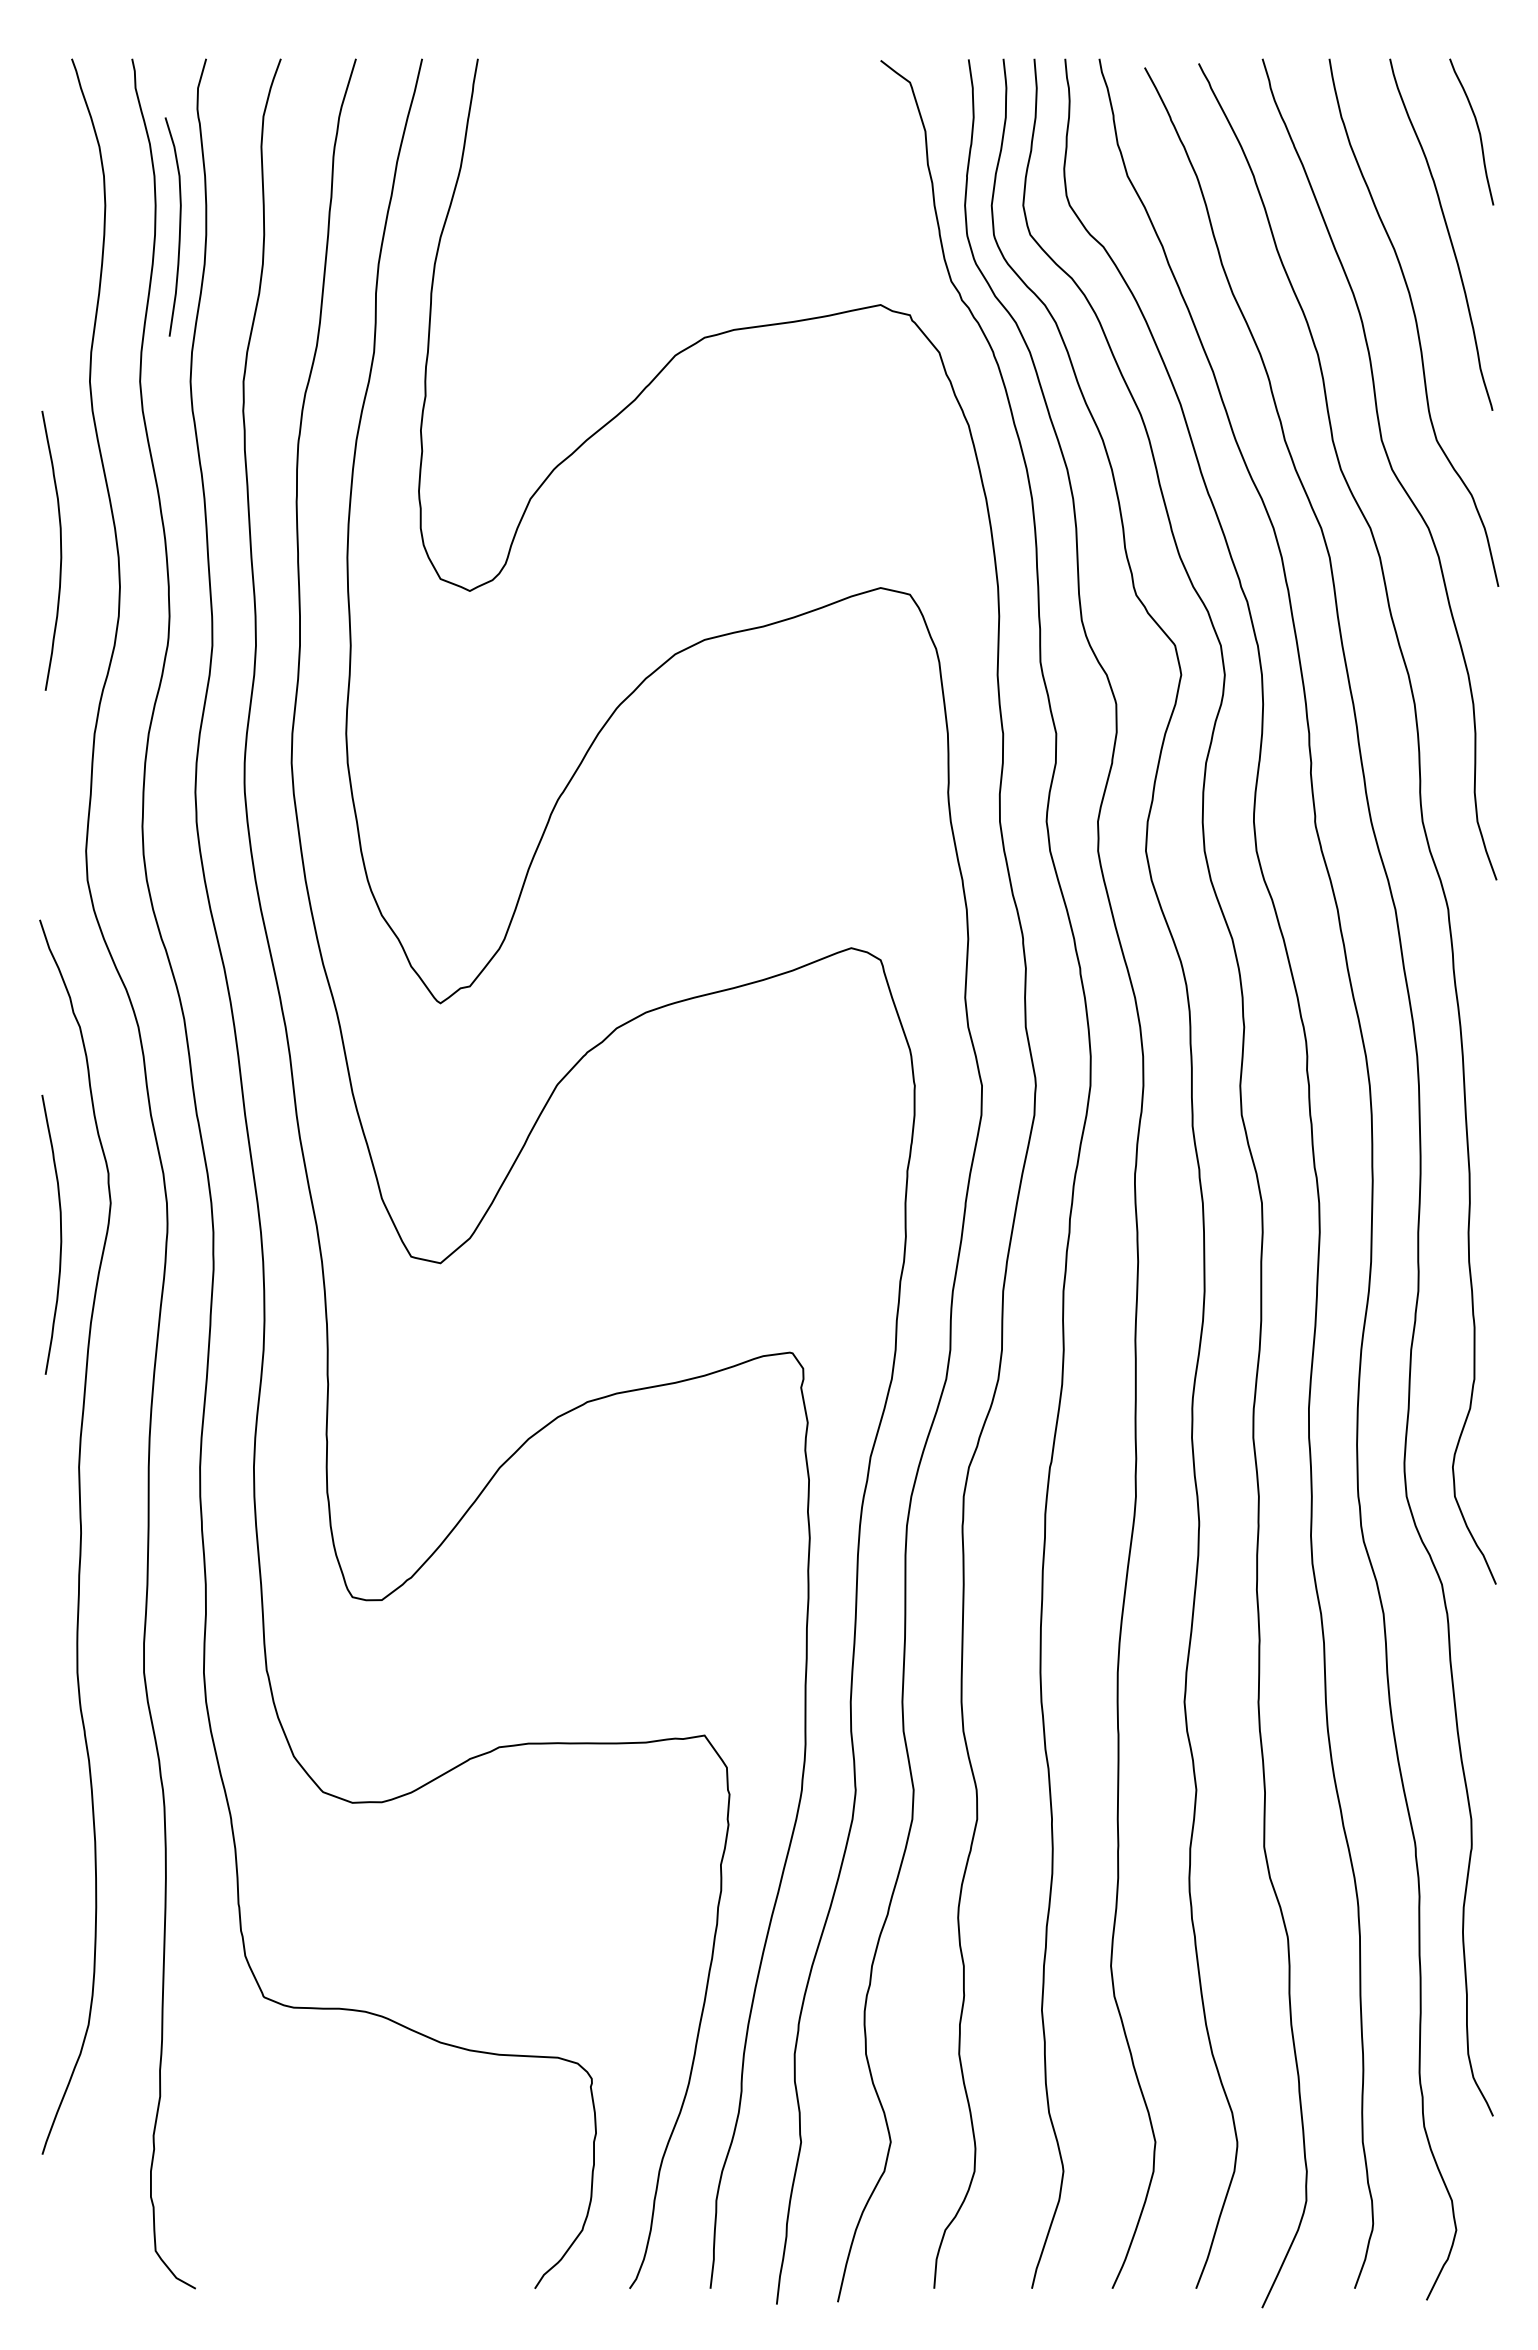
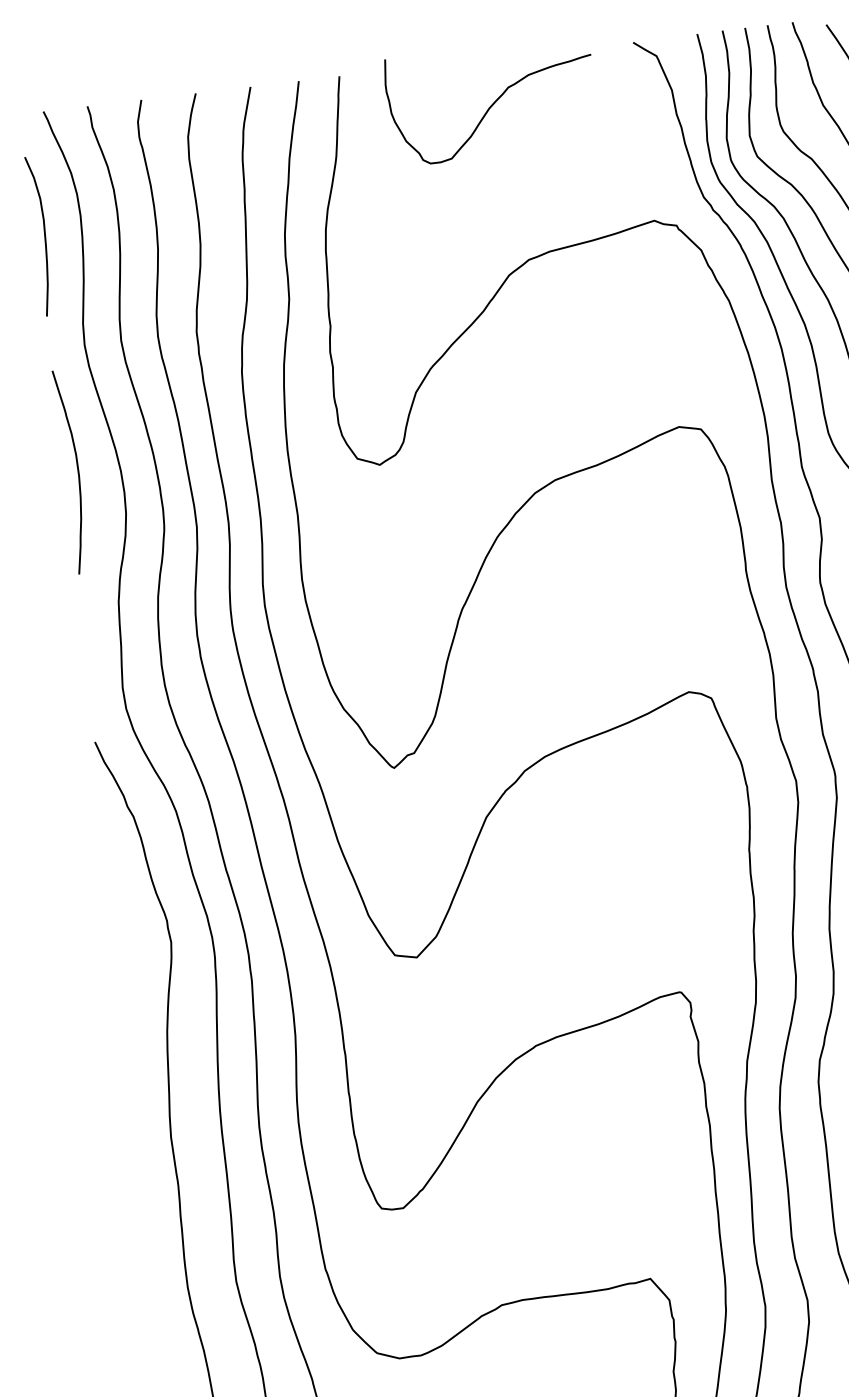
curve: (680, 120) -> (492, 103), added
curve: (179, 226) -> (44, 235), moved
curve: (60, 1234) -> (137, 969), removed

